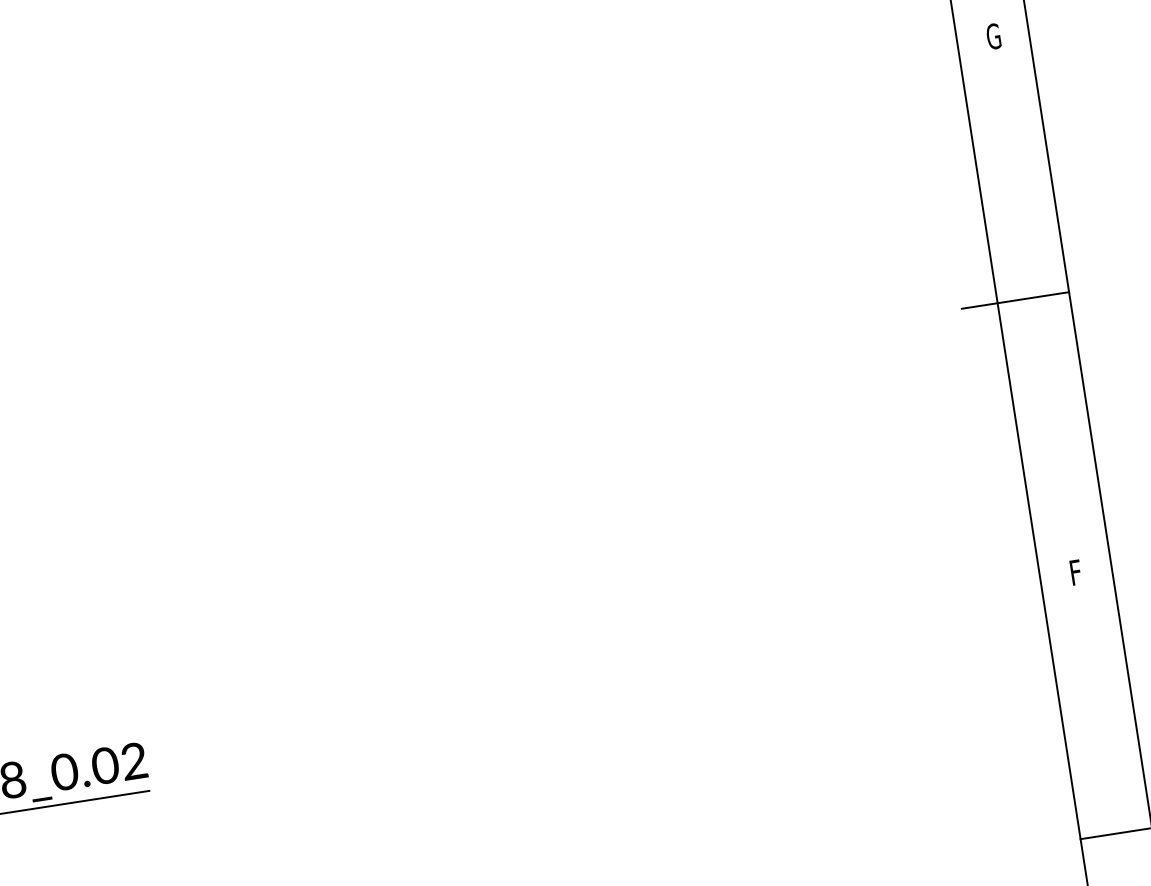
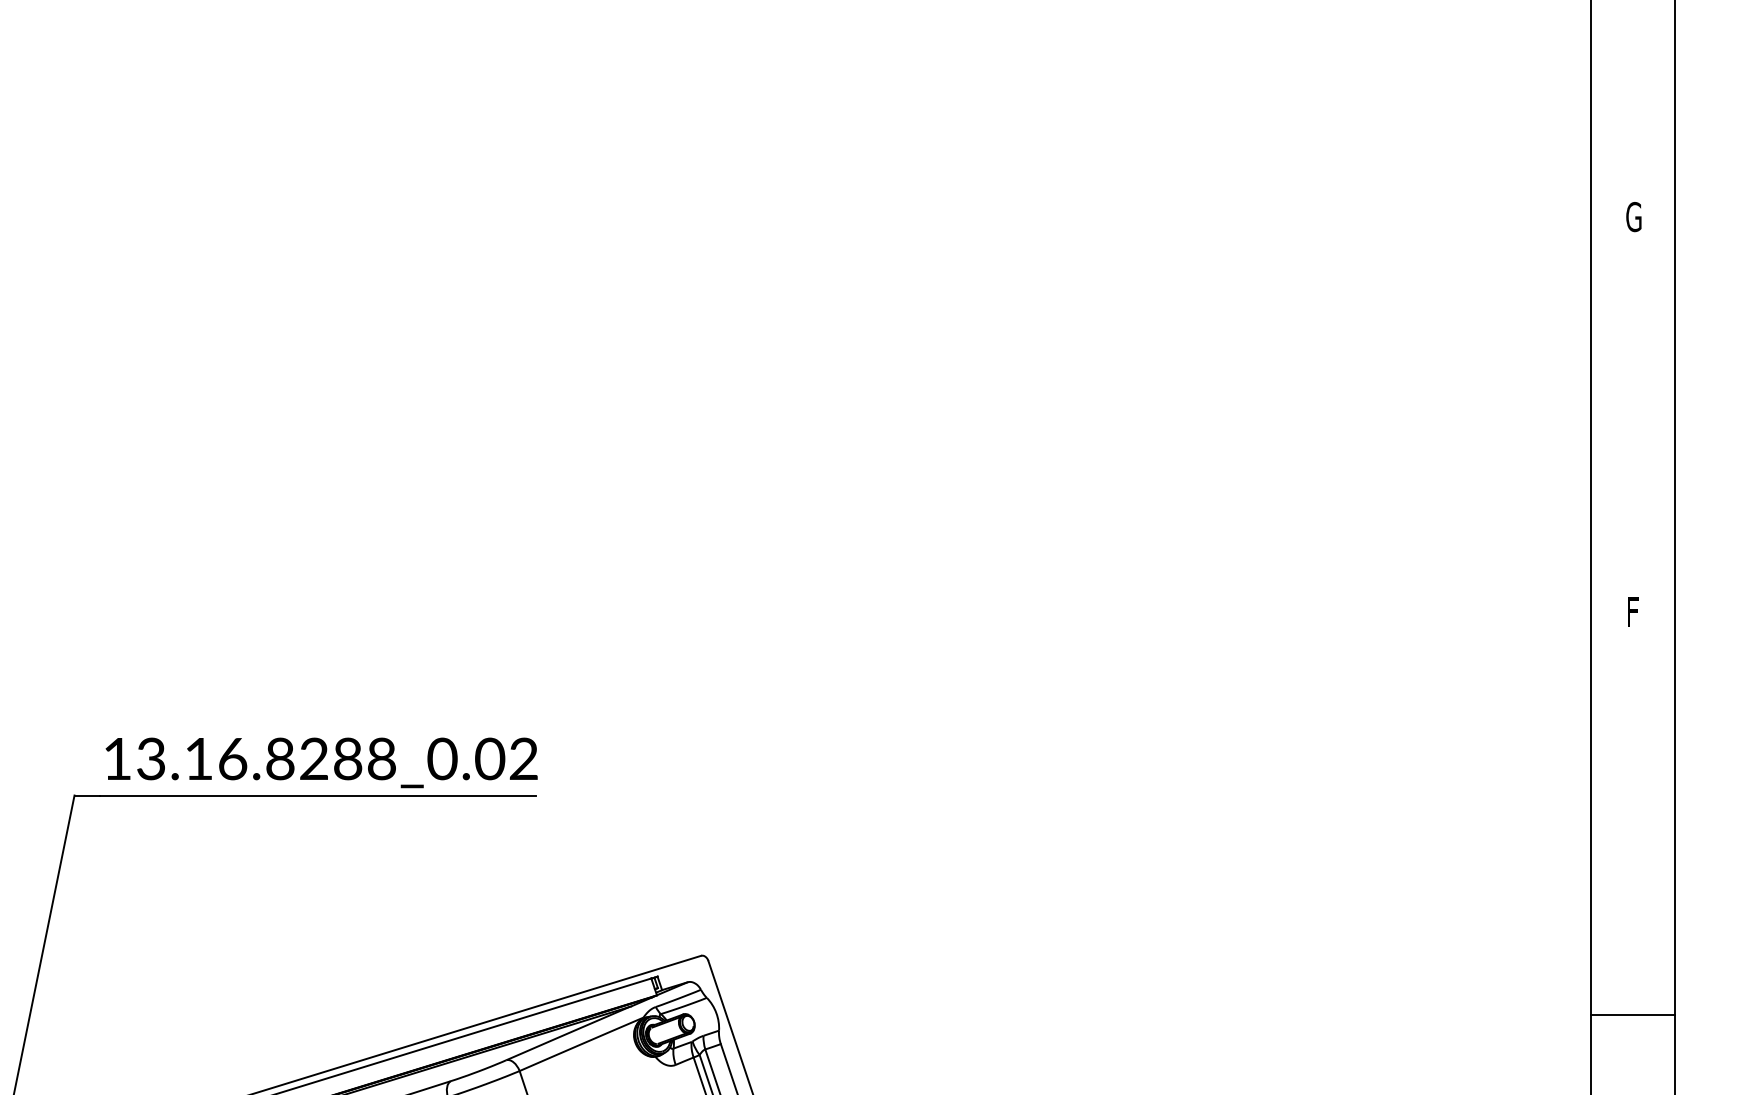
text: (993, 36) -> (1633, 217), moved
line: (1014, 300) -> (1611, 388), removed
text: (1076, 572) -> (1633, 611), moved

